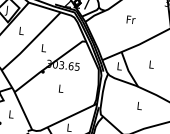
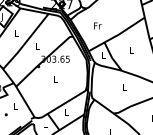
text: (130, 19) -> (97, 25), moved

